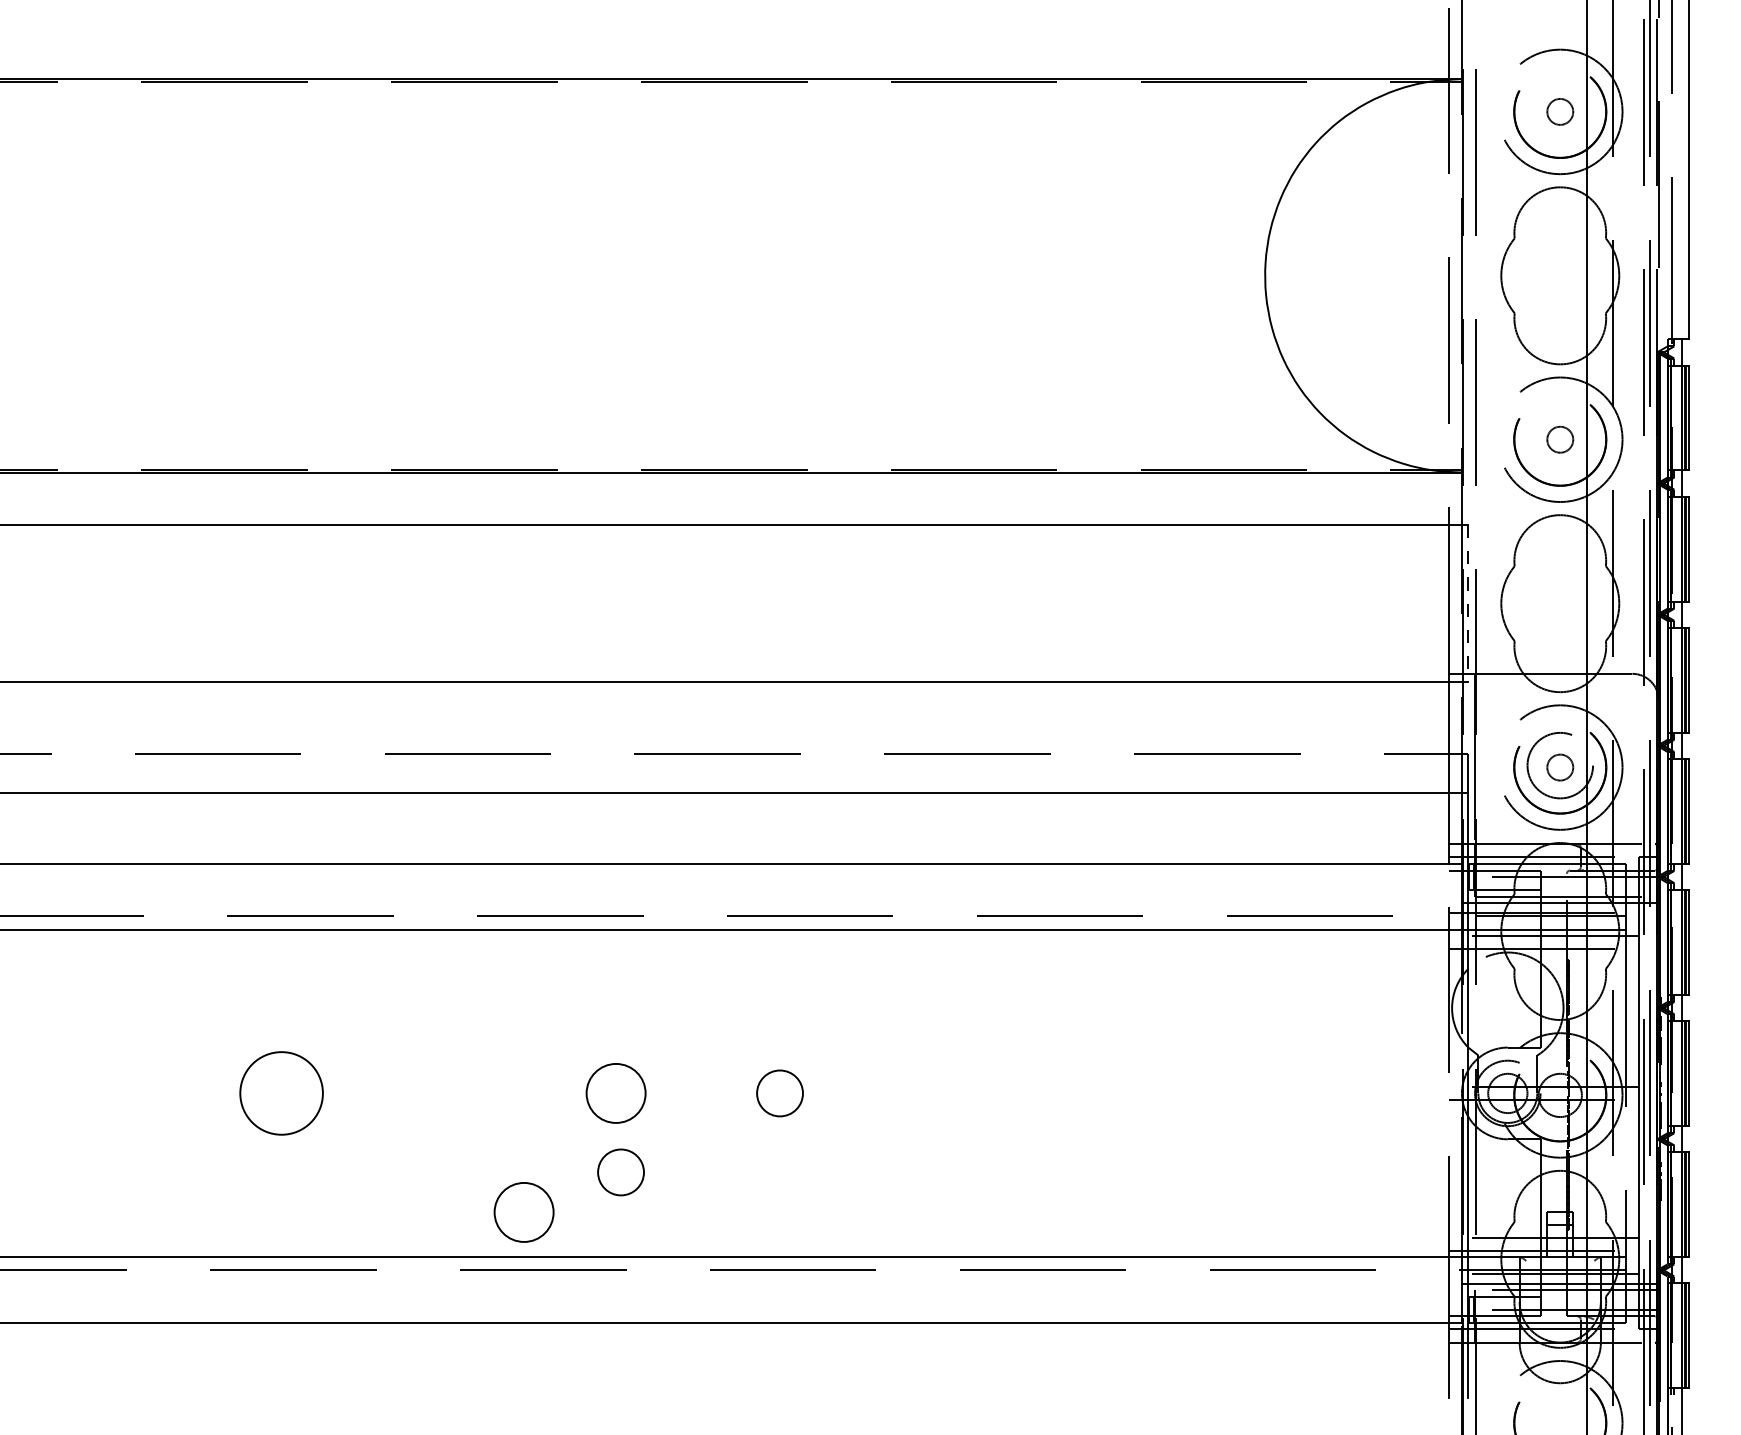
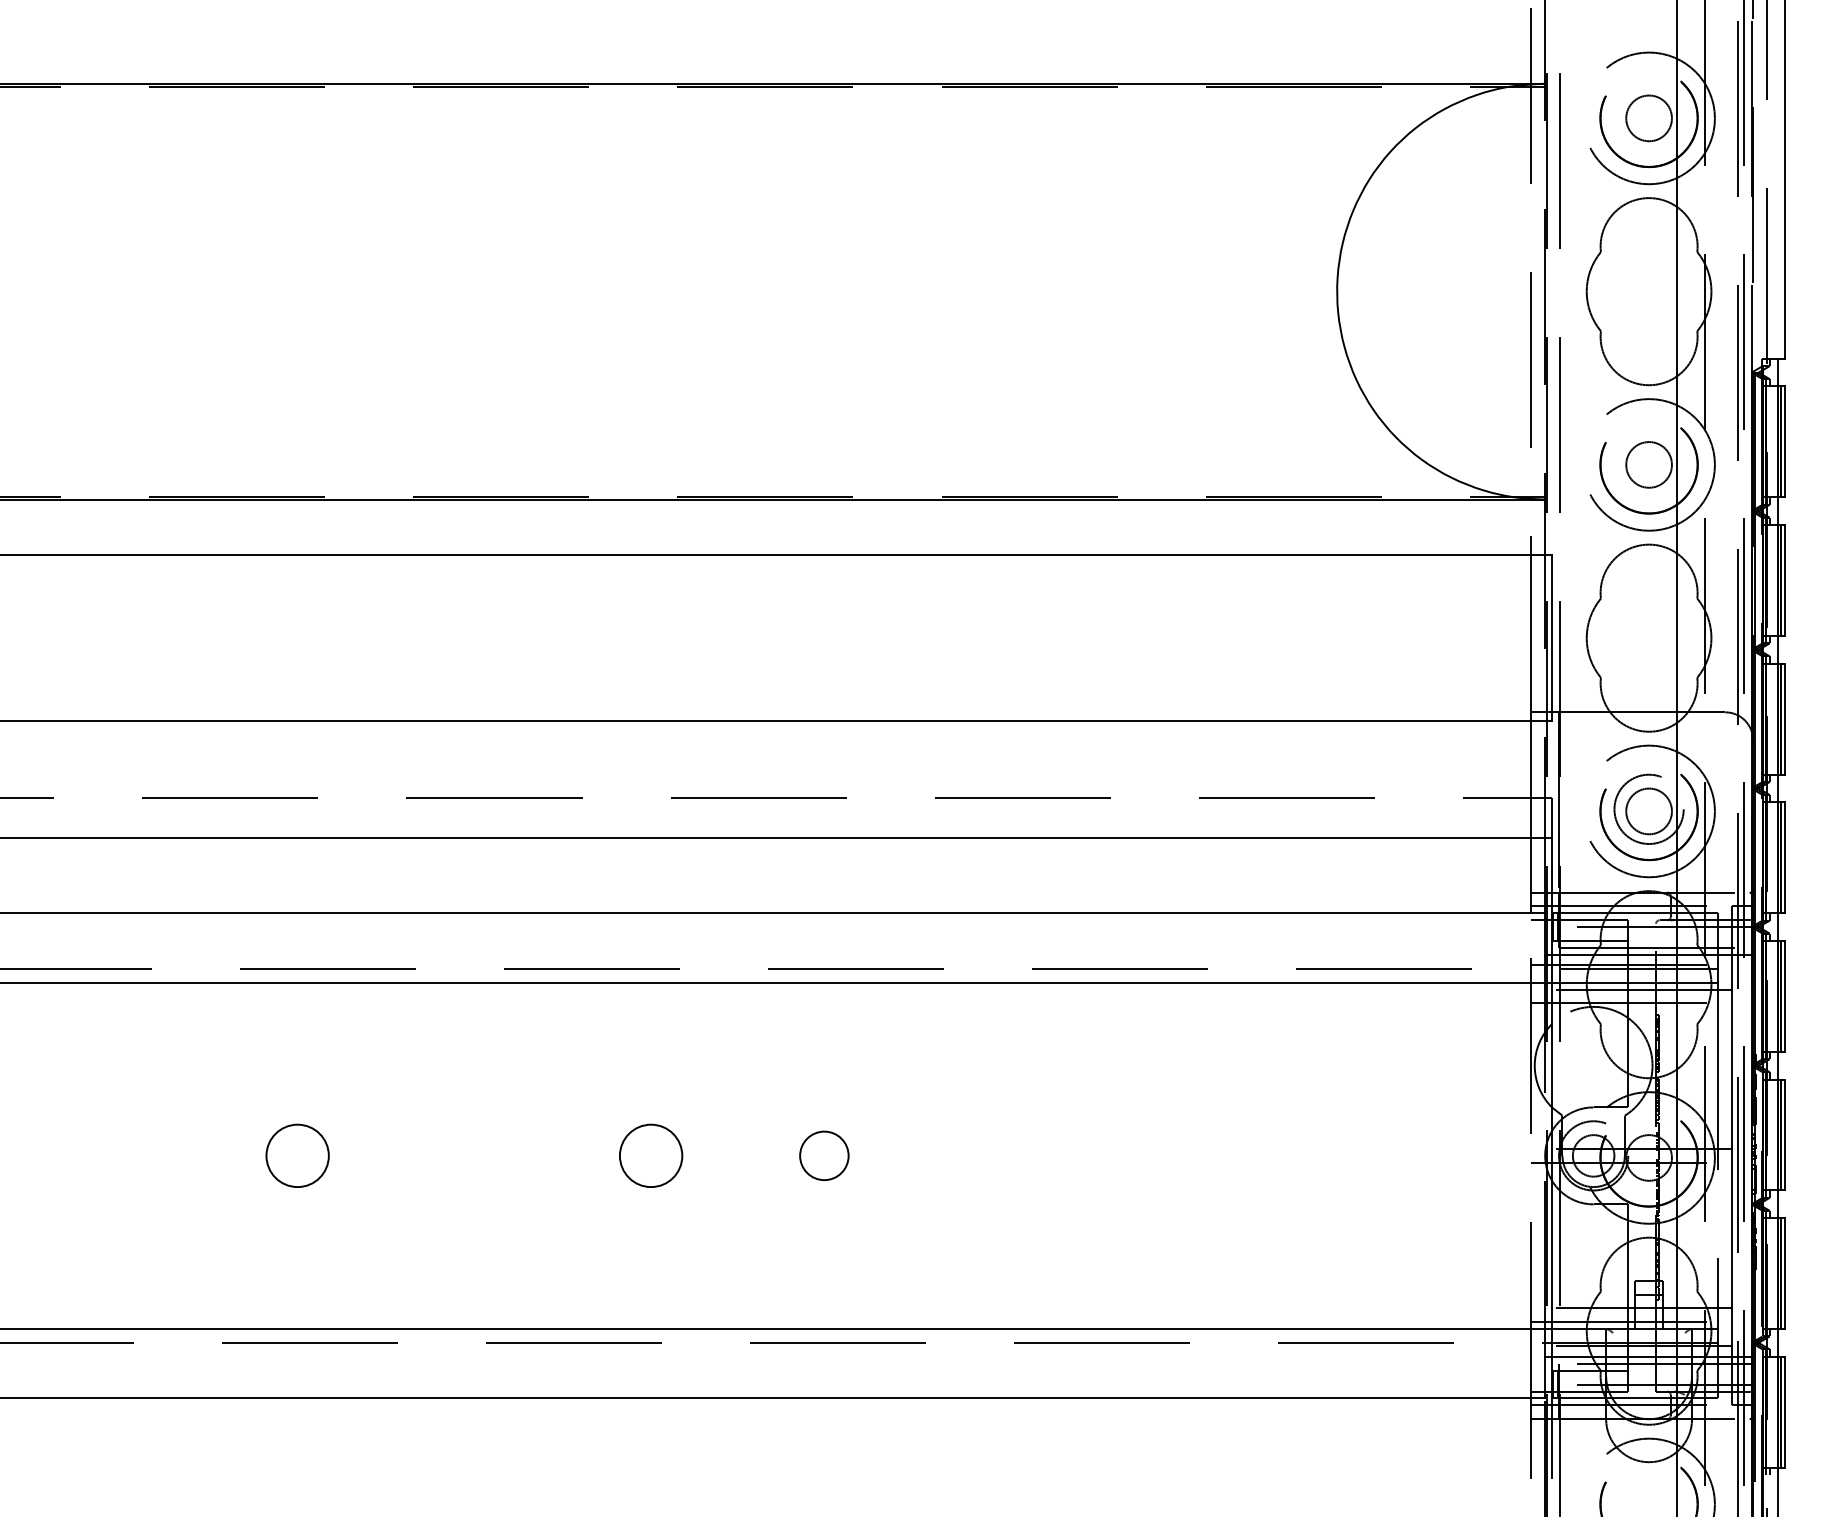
circle: (1559, 111) -> (1648, 117), size x1.67
circle: (1559, 439) -> (1648, 464), size x1.67
line: (1468, 603) -> (1552, 638), dashed -> solid
circle: (1559, 767) -> (1648, 811), size x1.67
circle: (281, 1093) -> (297, 1155), size x0.71
circle: (620, 1172) -> (655, 1239), removed
circle: (523, 1212) -> (553, 1281), removed

